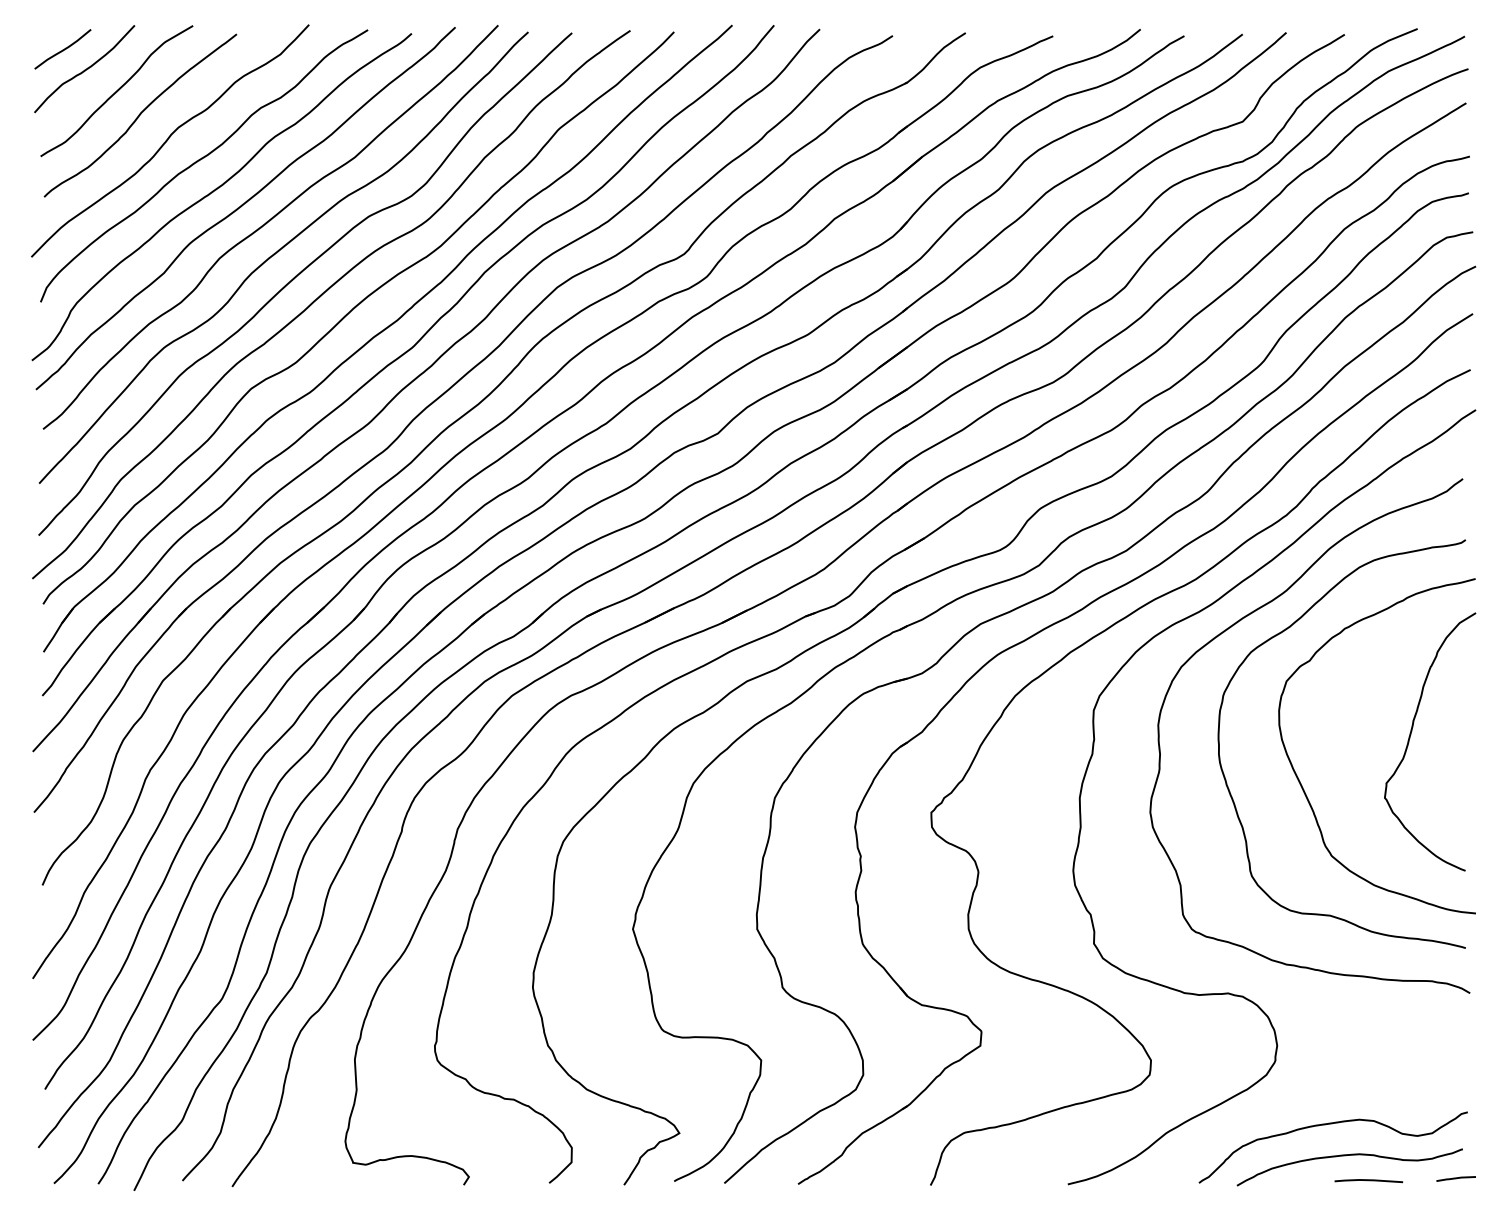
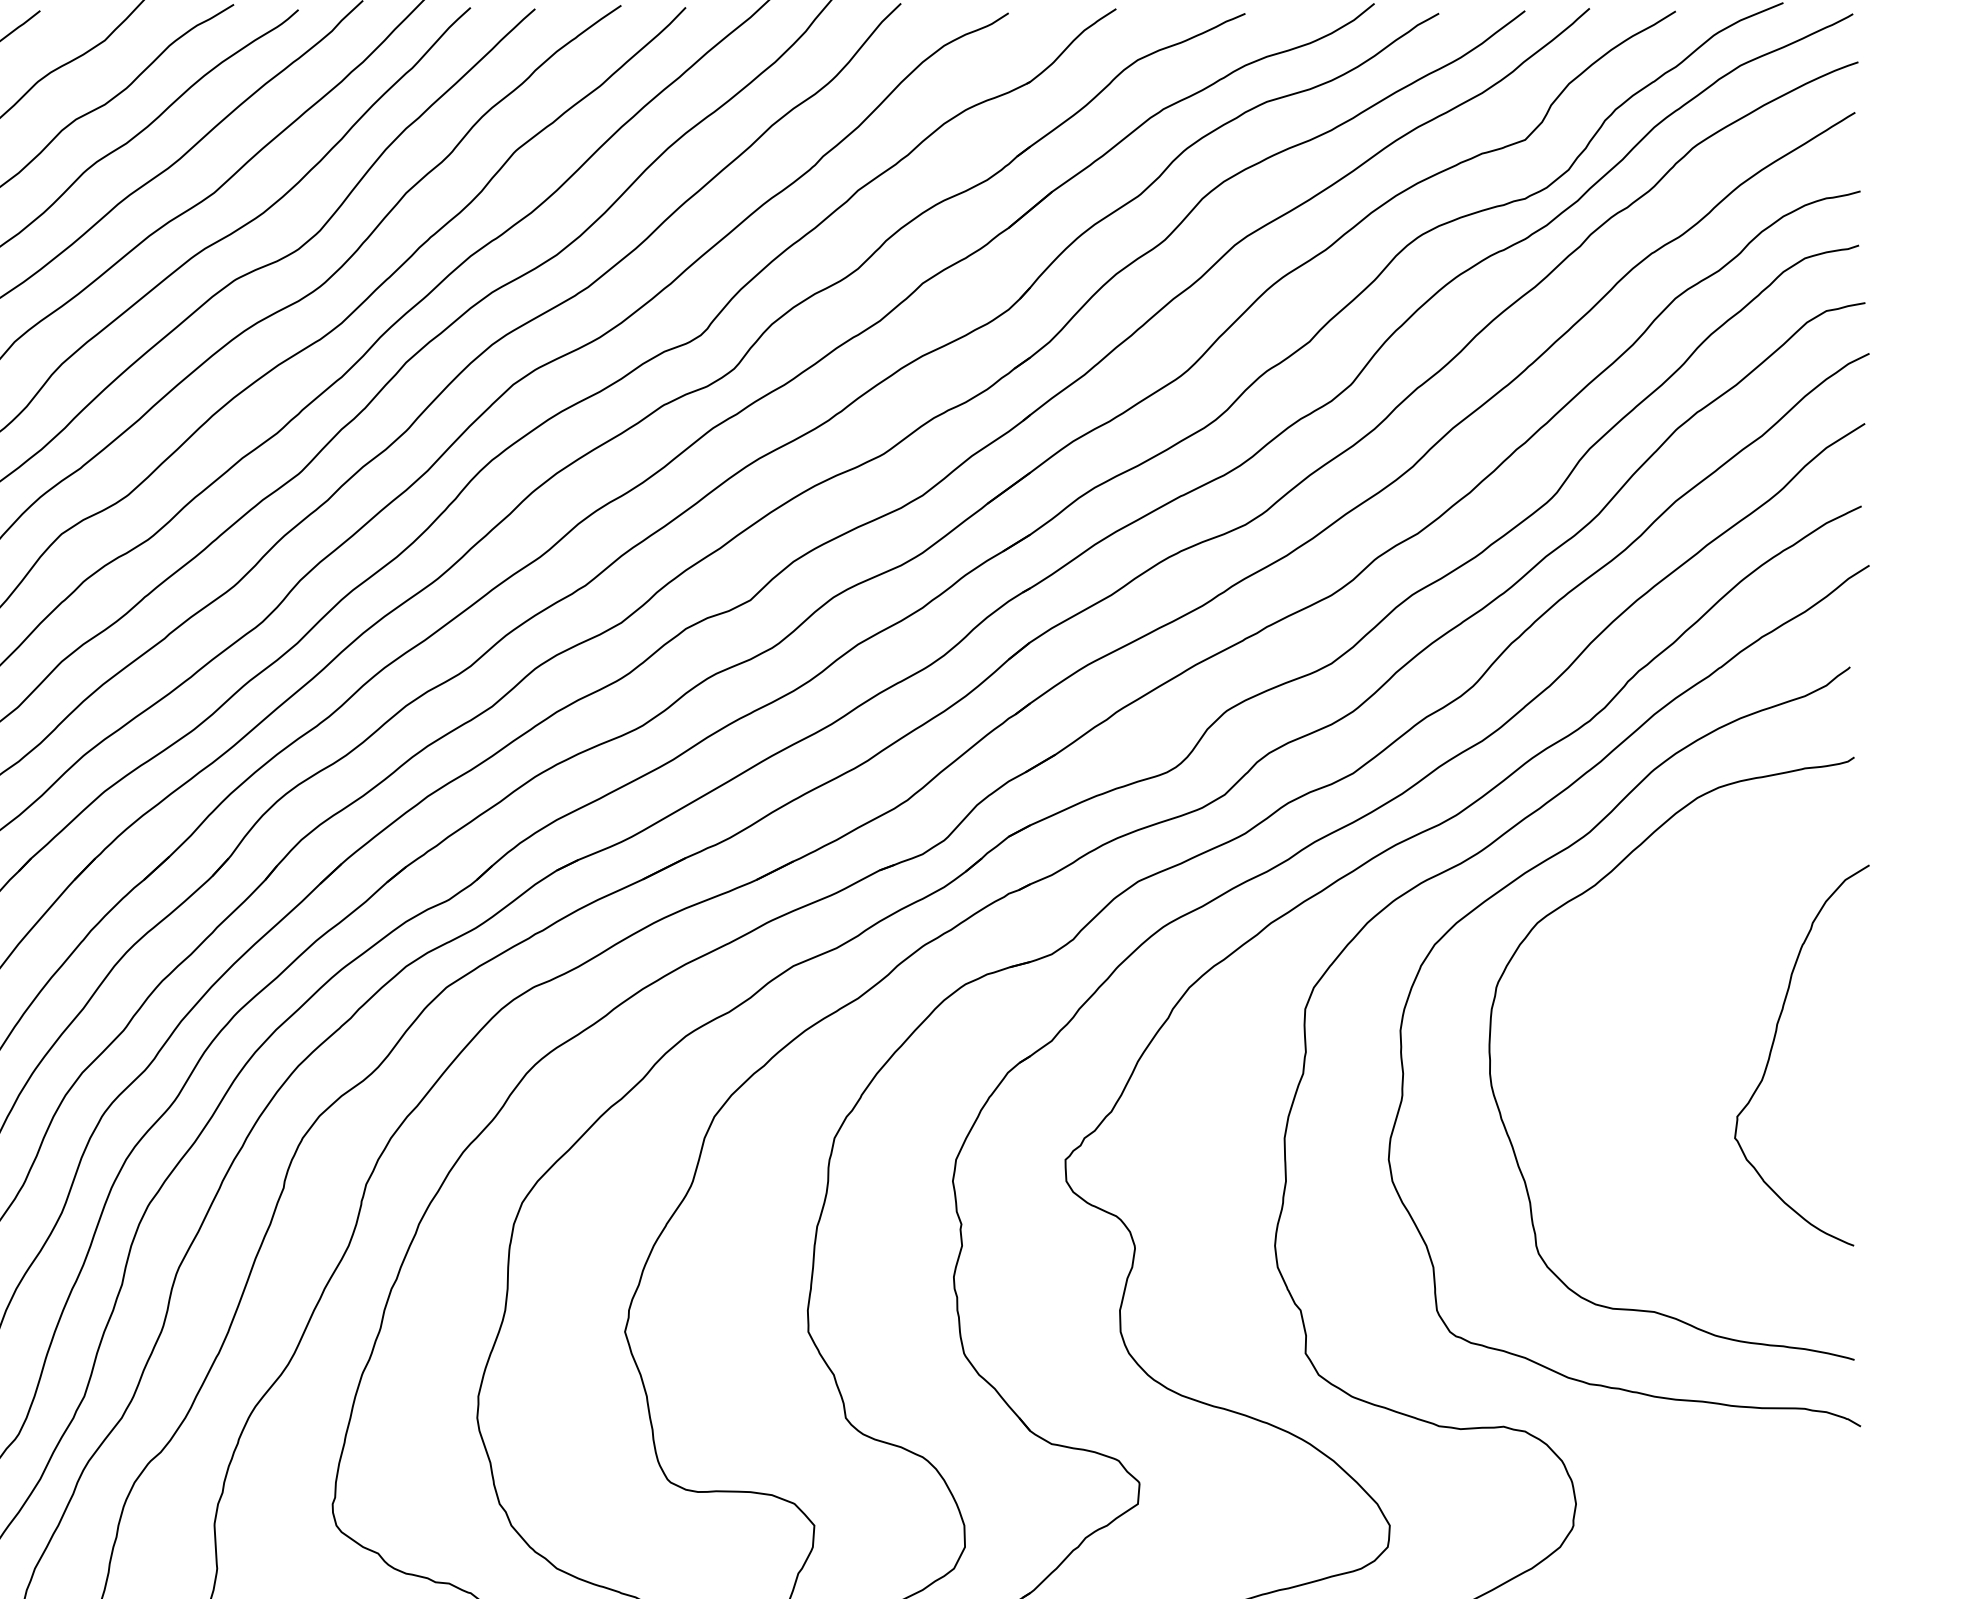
curve: (1301, 783) -> (1611, 1116), removed

